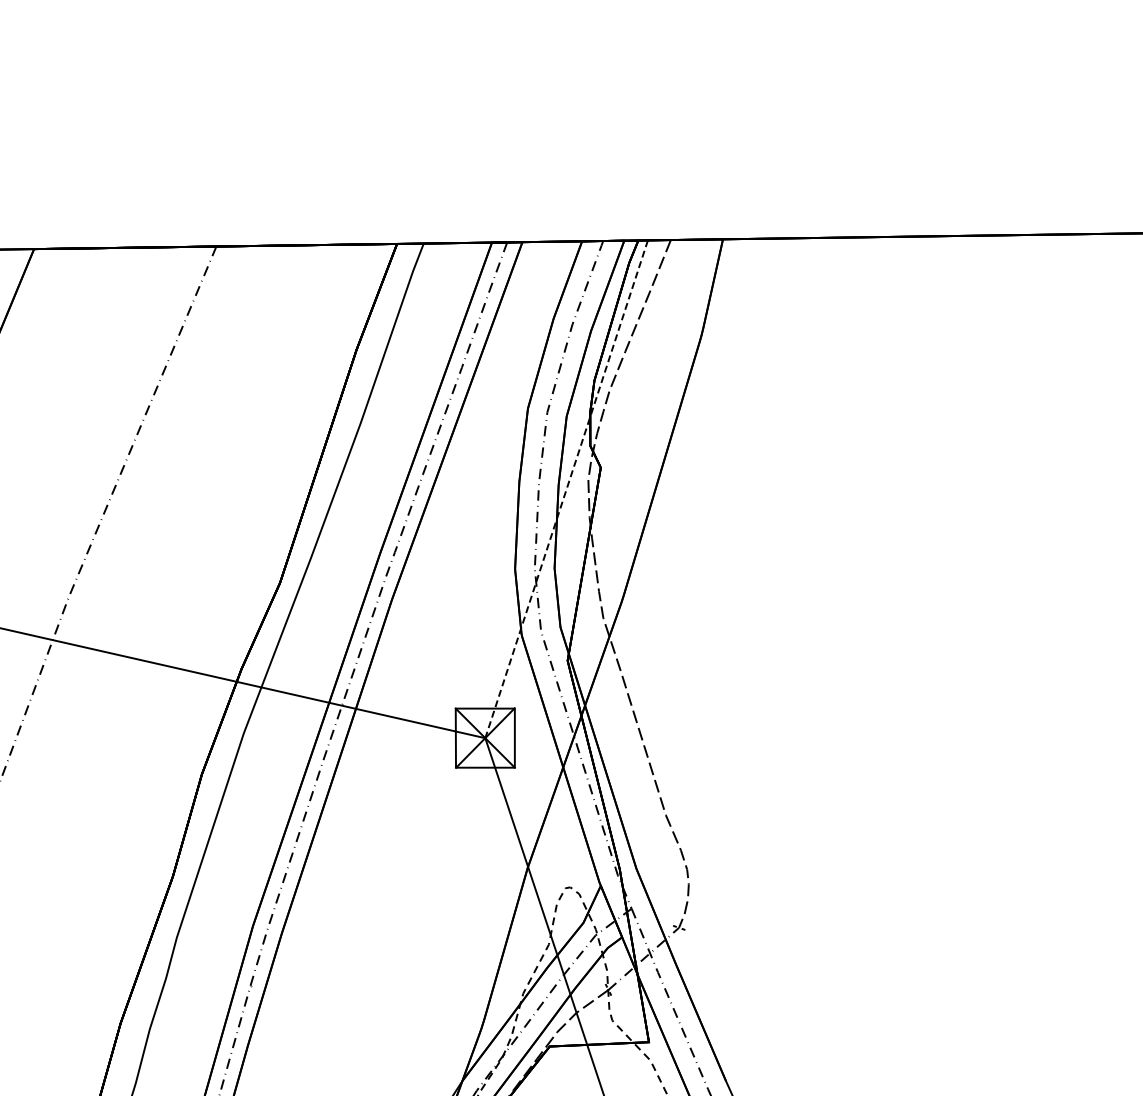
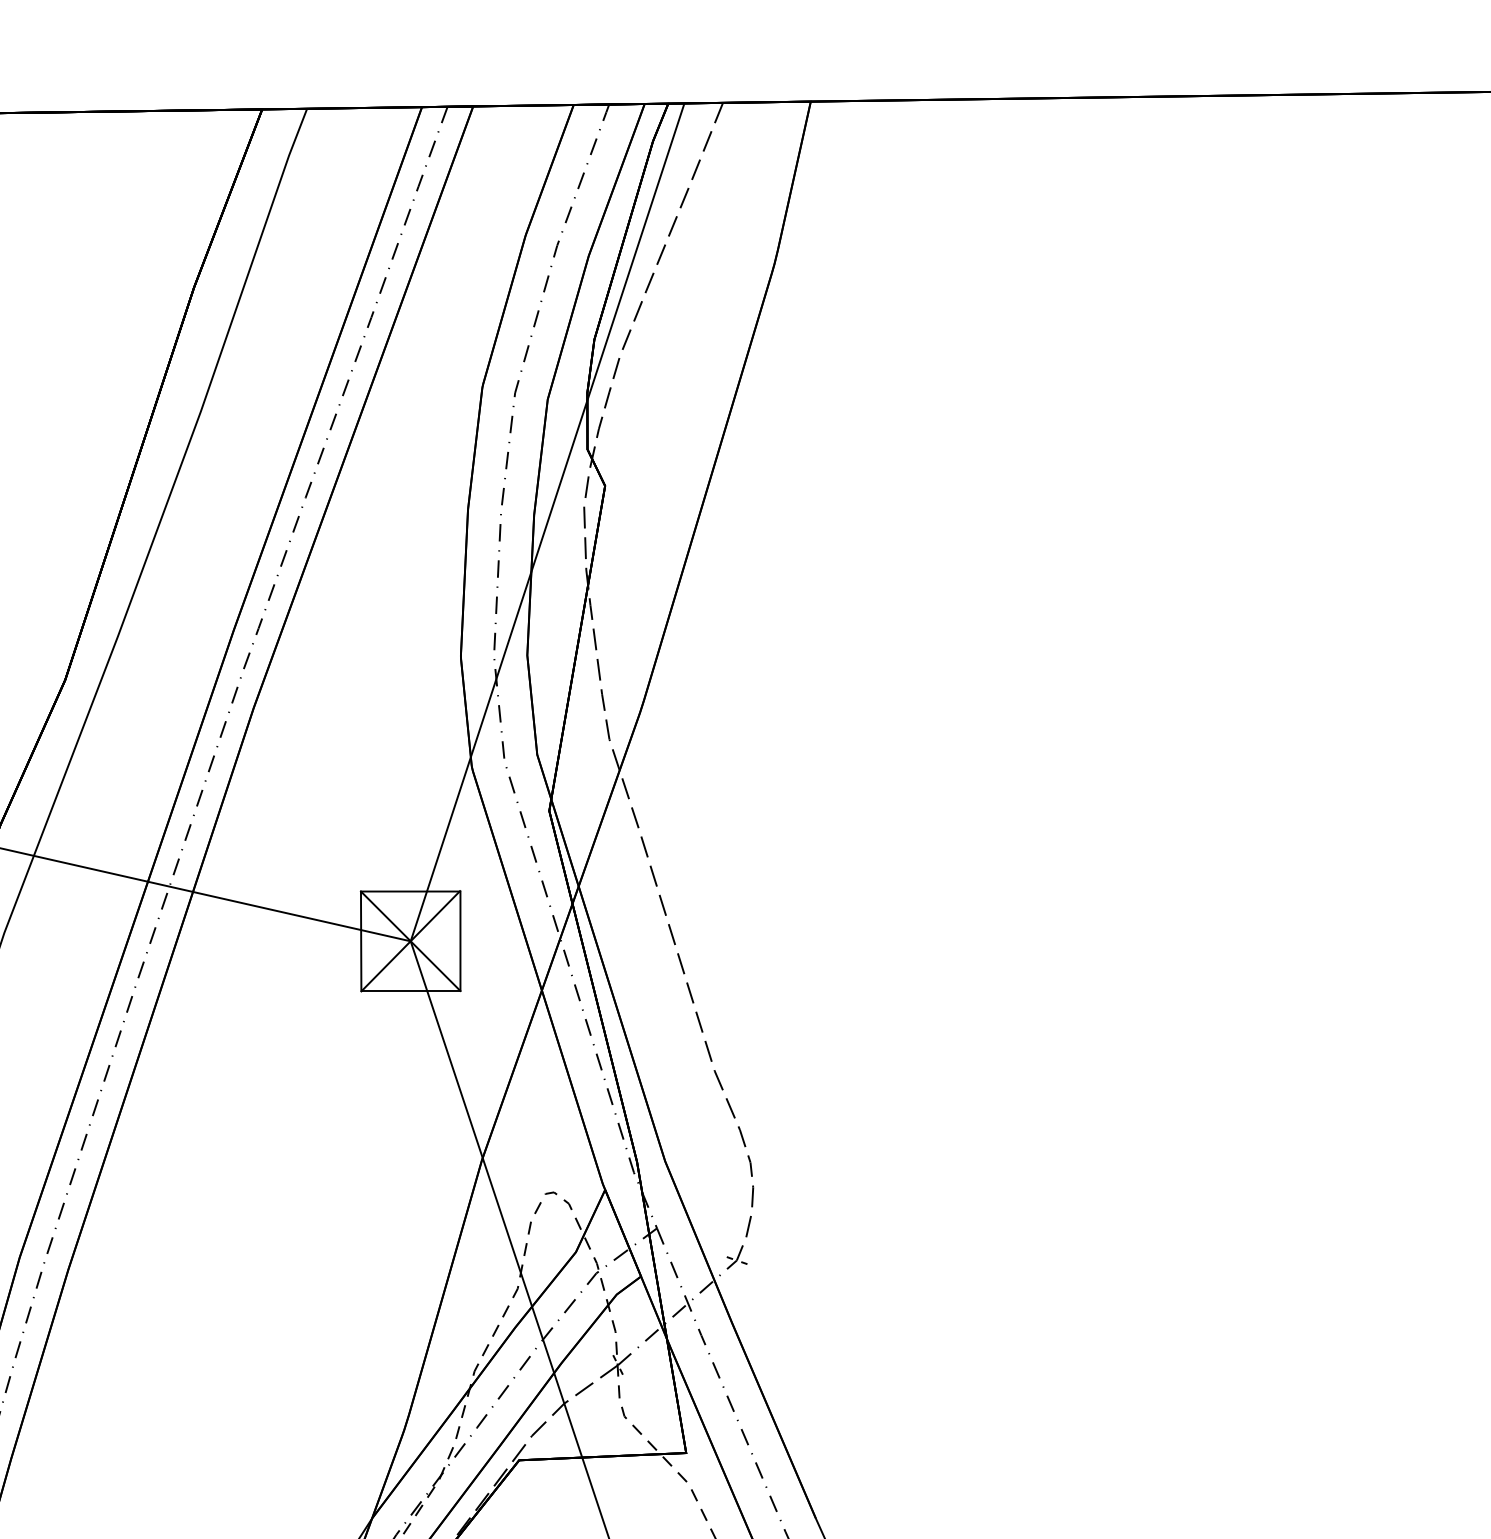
line: (566, 489) -> (547, 522), dashed -> solid

